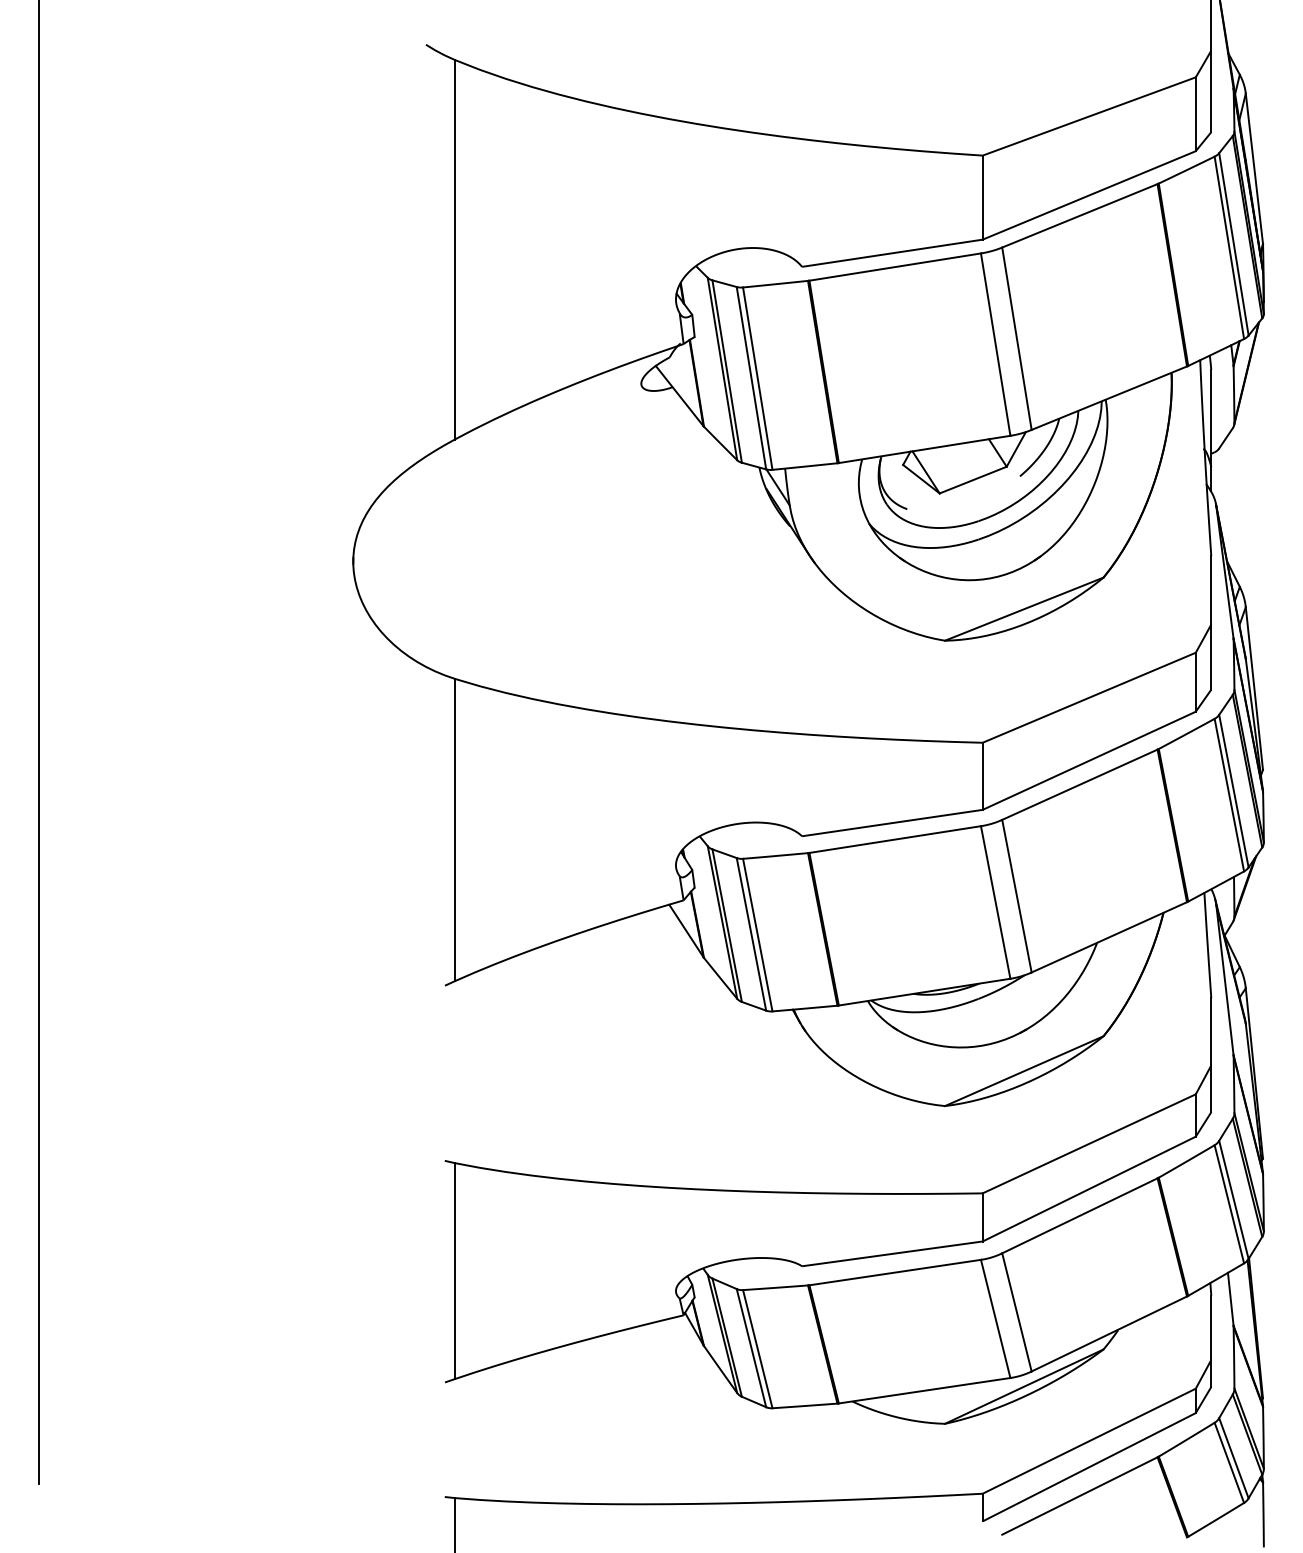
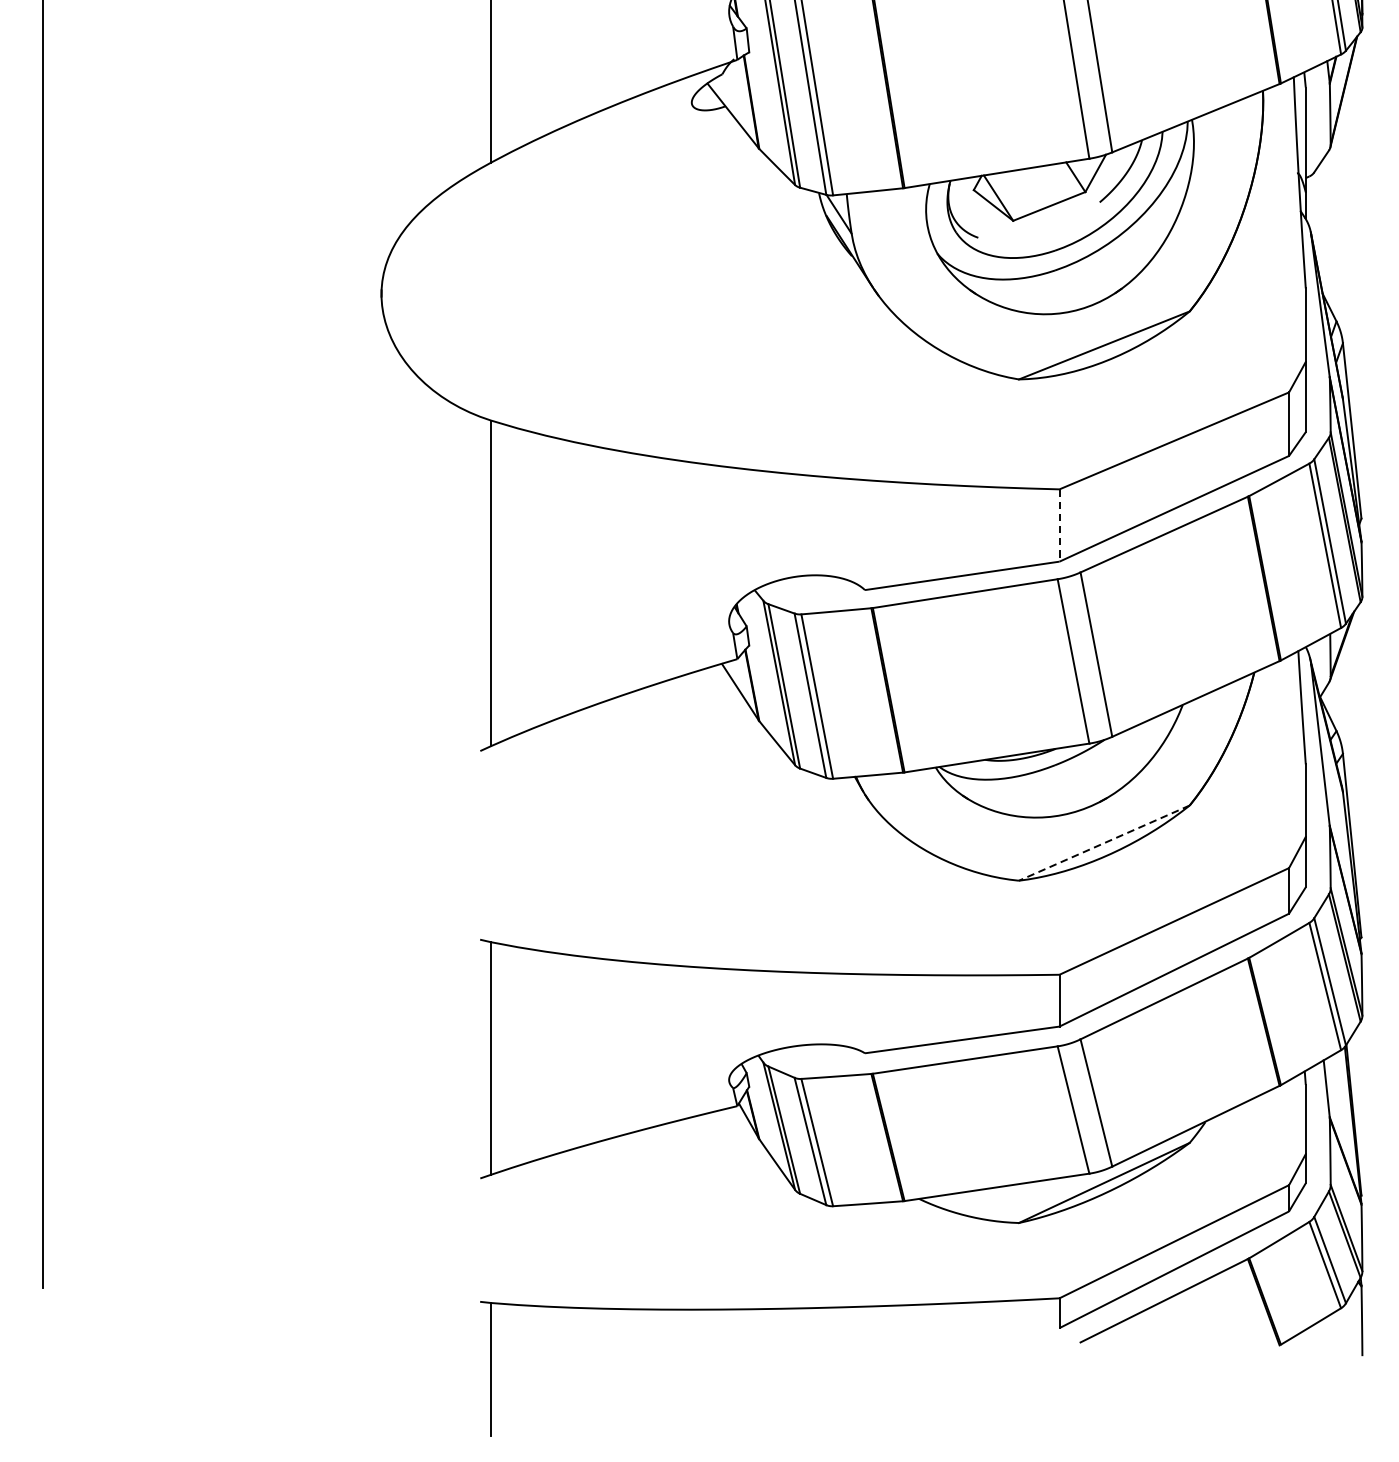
line: (982, 776) -> (1059, 525), solid -> dashed
line: (1024, 1071) -> (1104, 843), solid -> dashed

